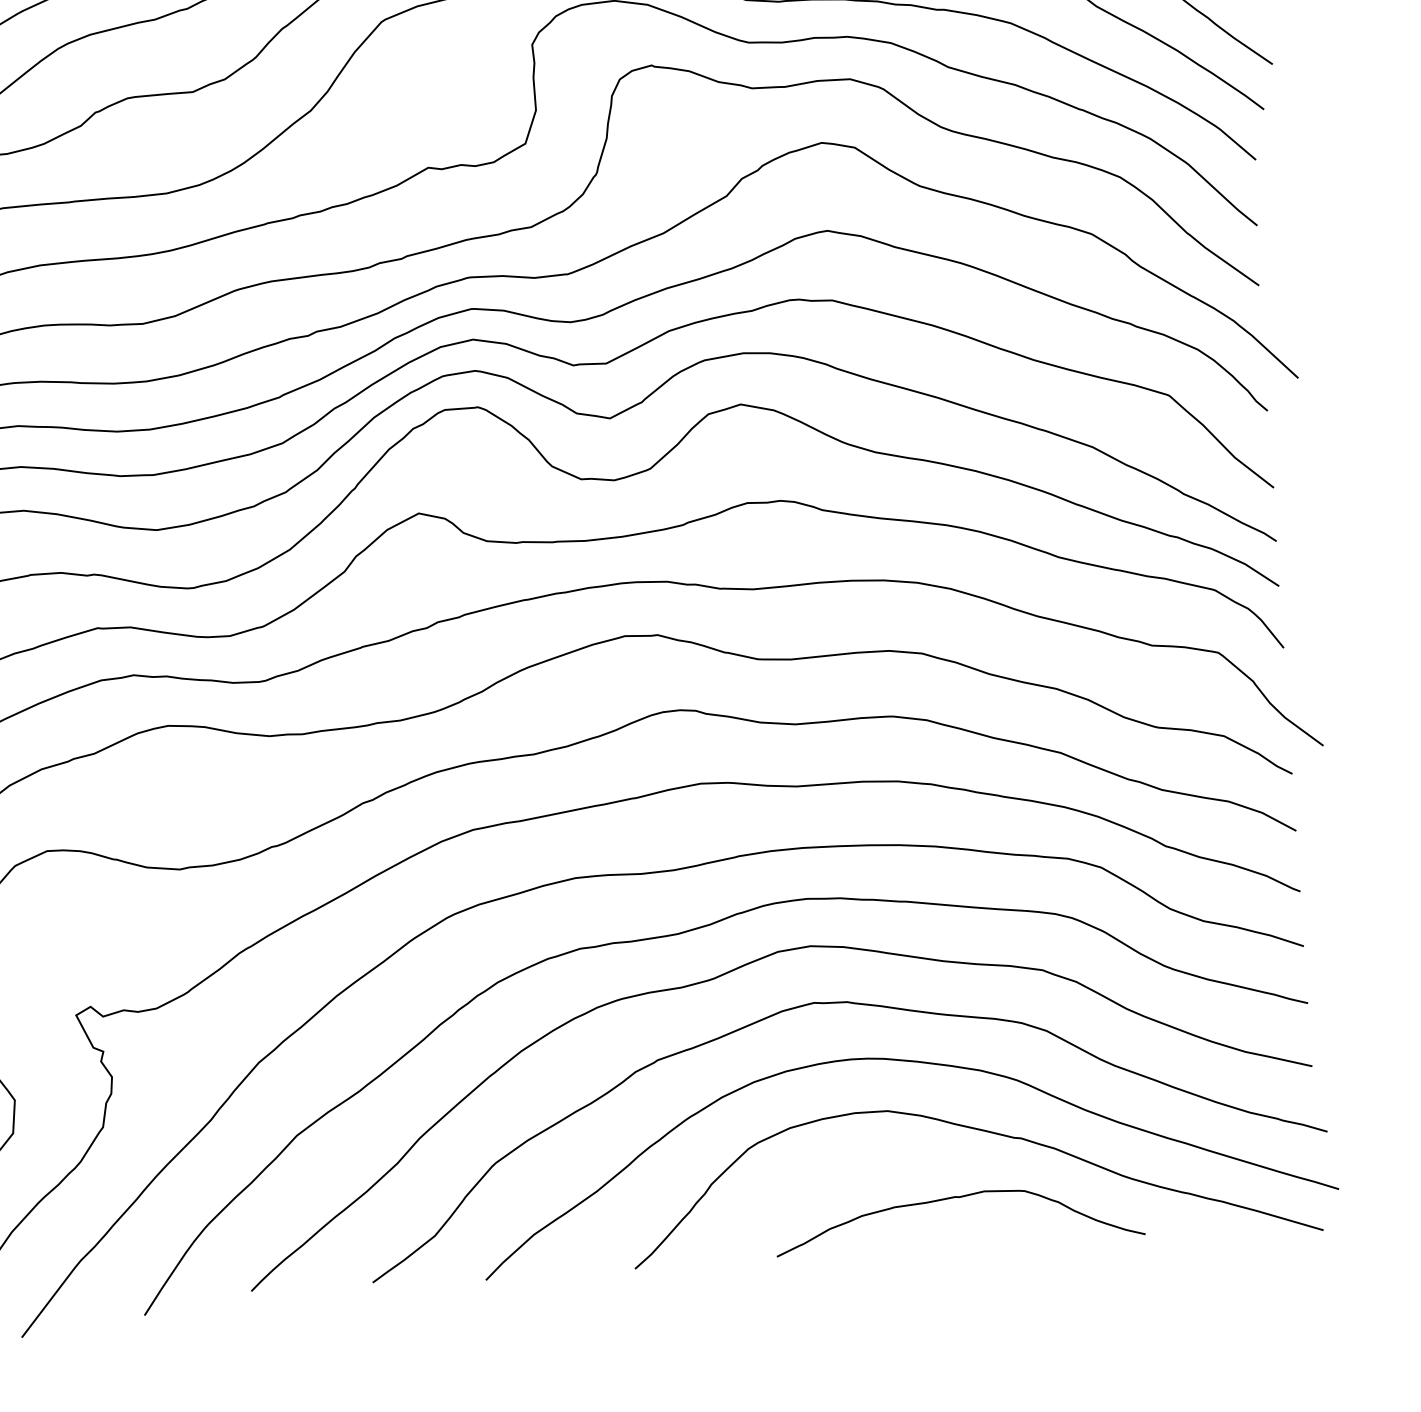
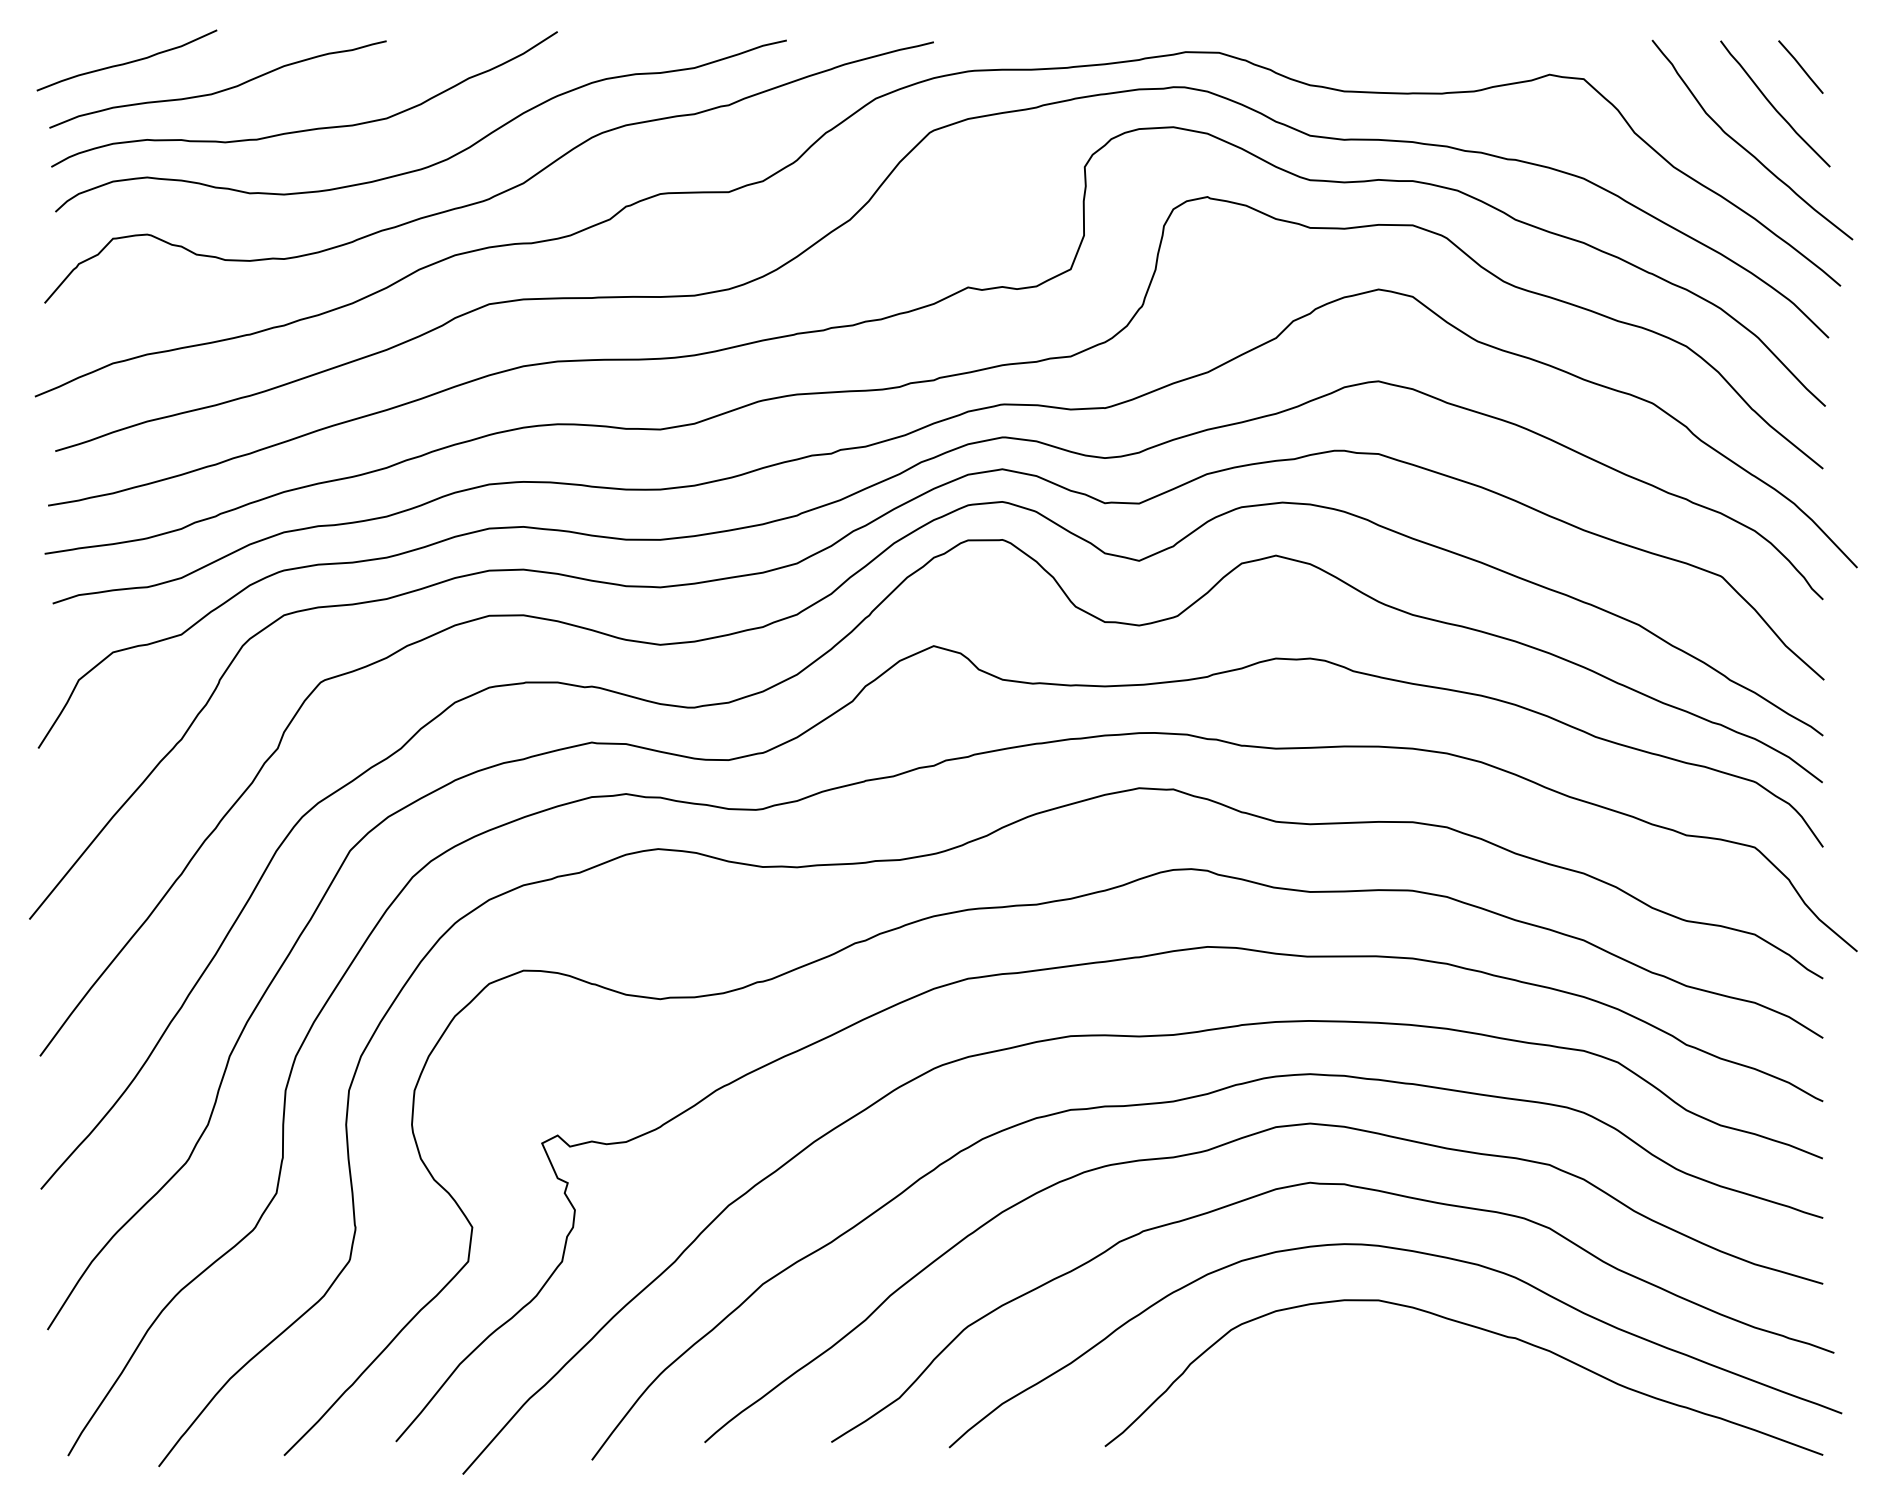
curve: (957, 1197) -> (1445, 1395), removed

